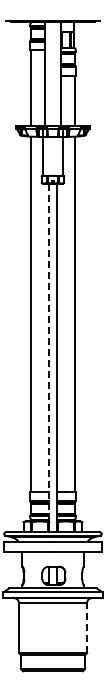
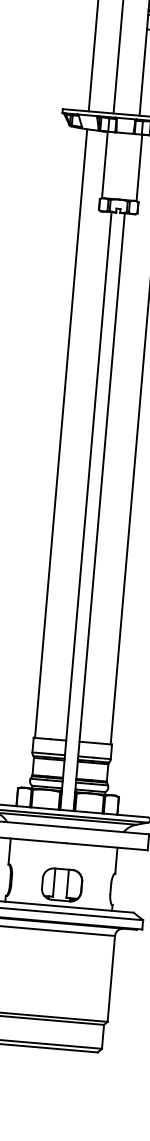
line: (49, 358) -> (86, 511), dashed -> solid
line: (87, 627) -> (112, 978), dashed -> solid

